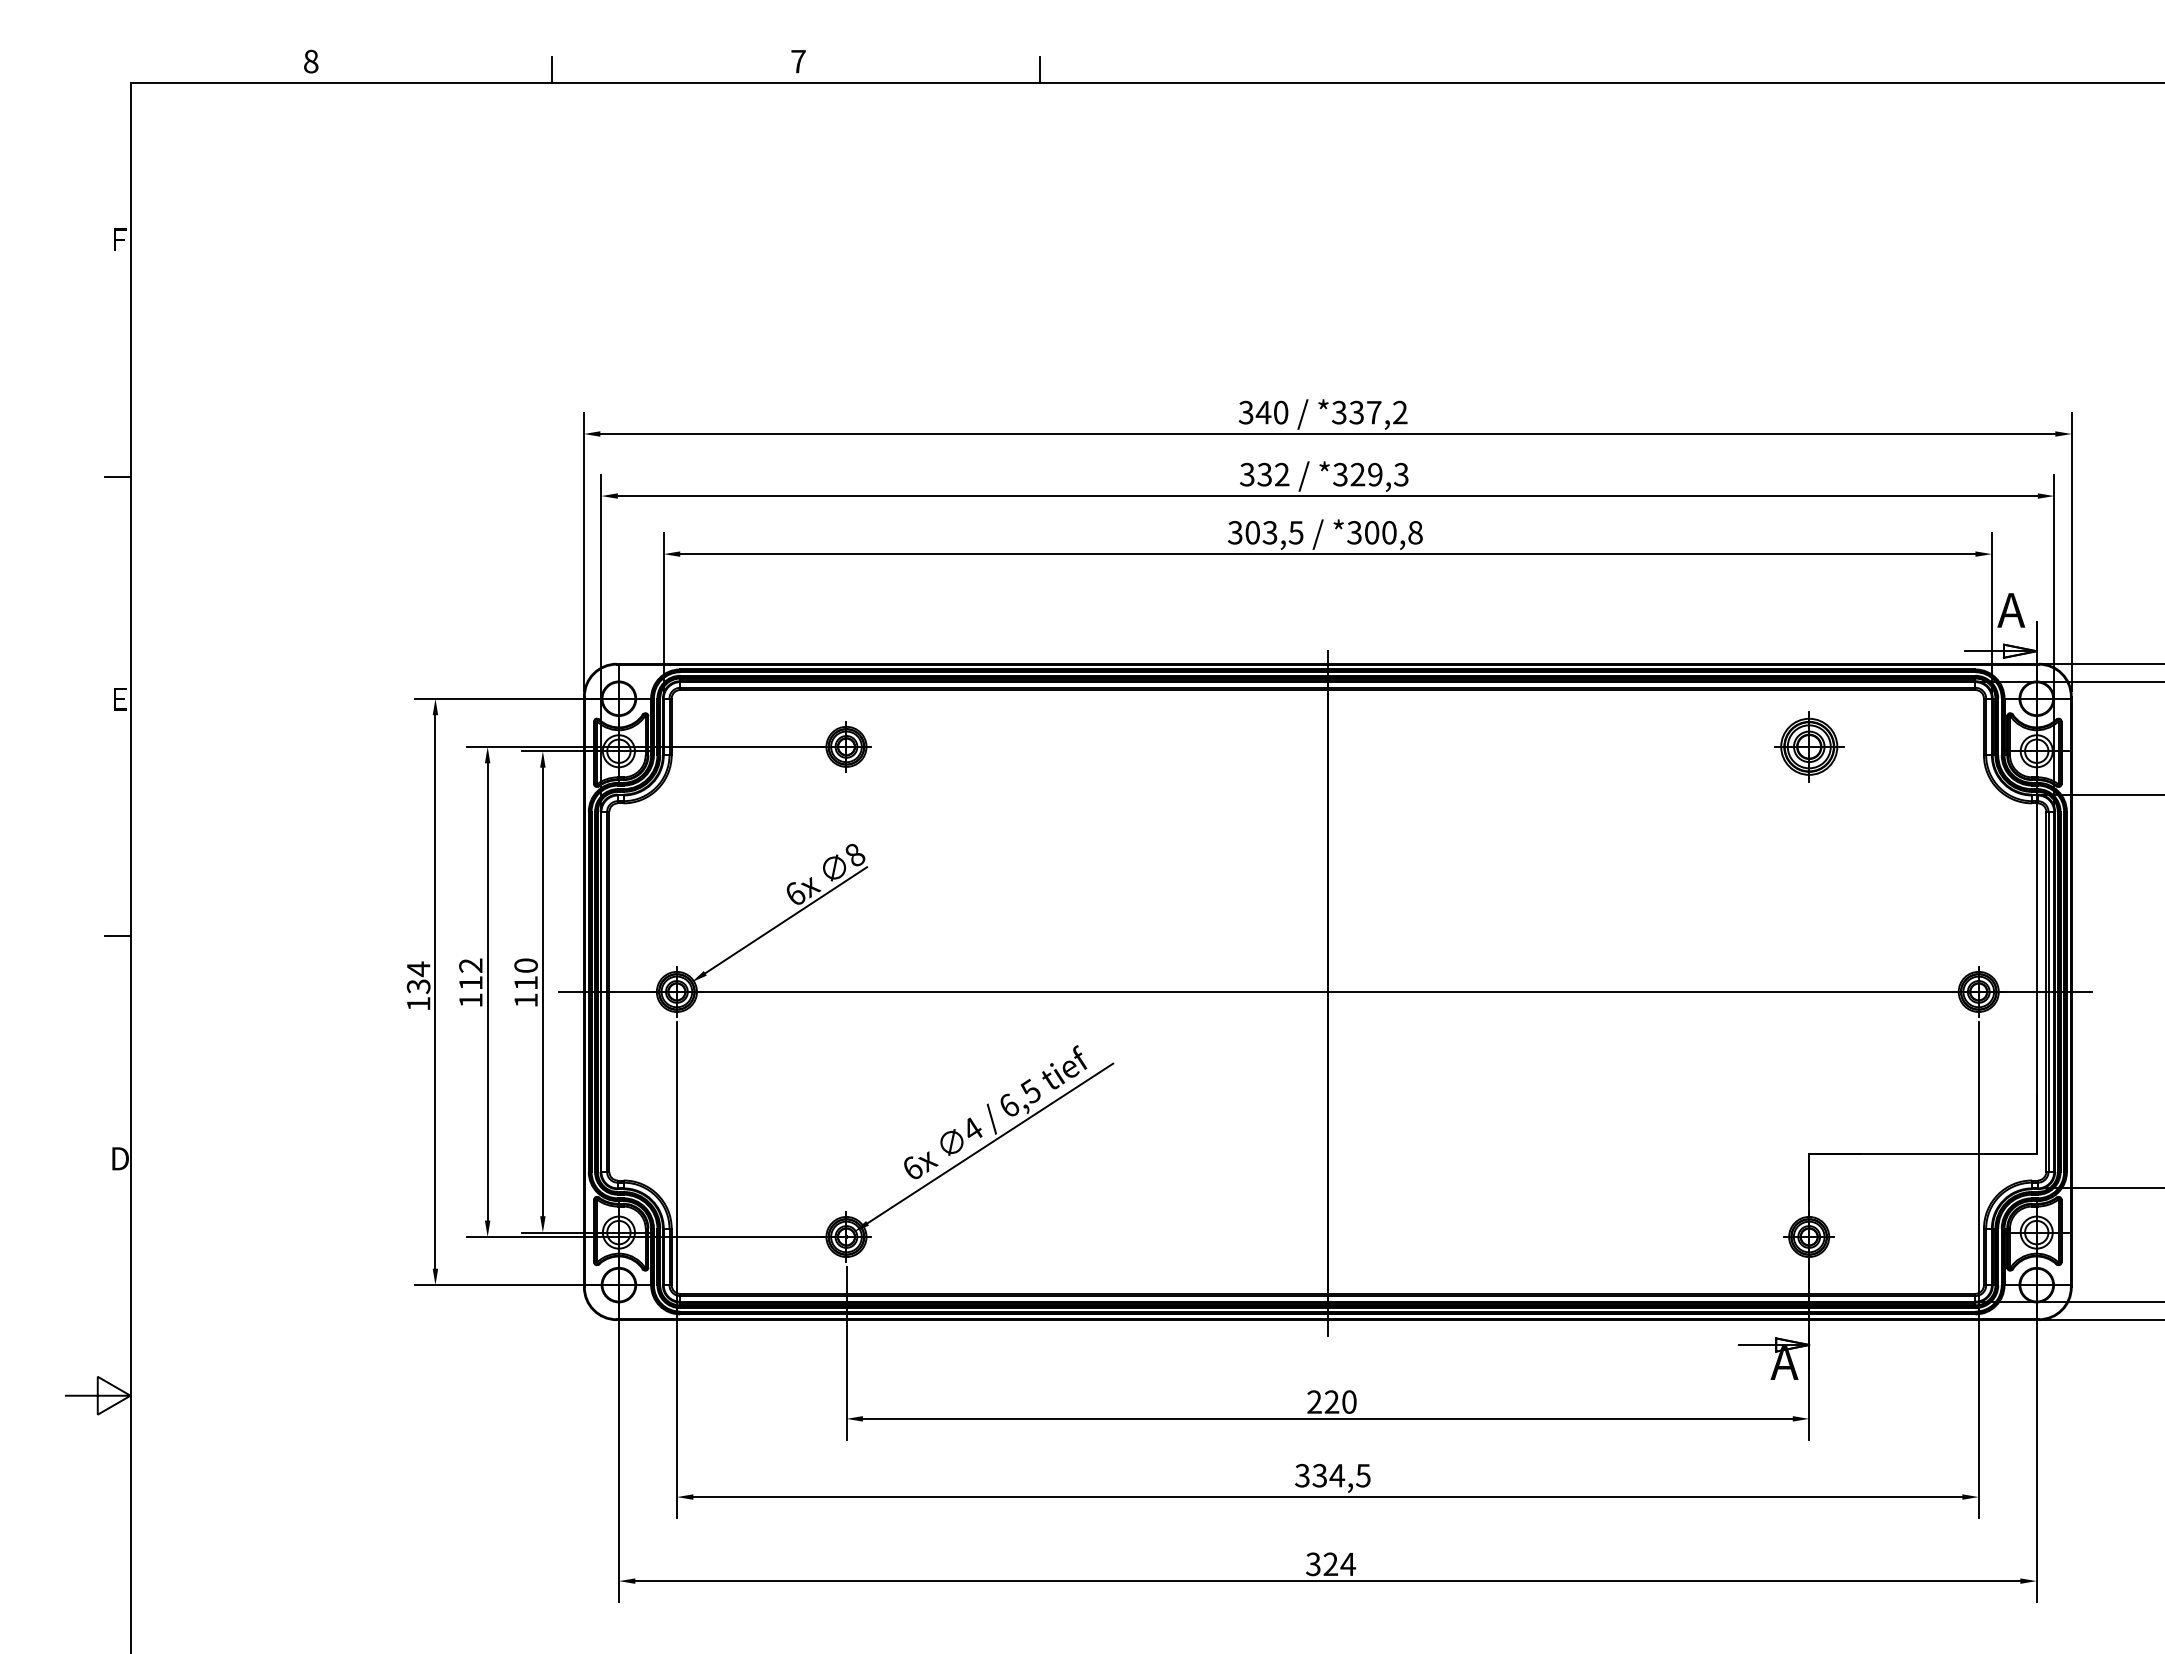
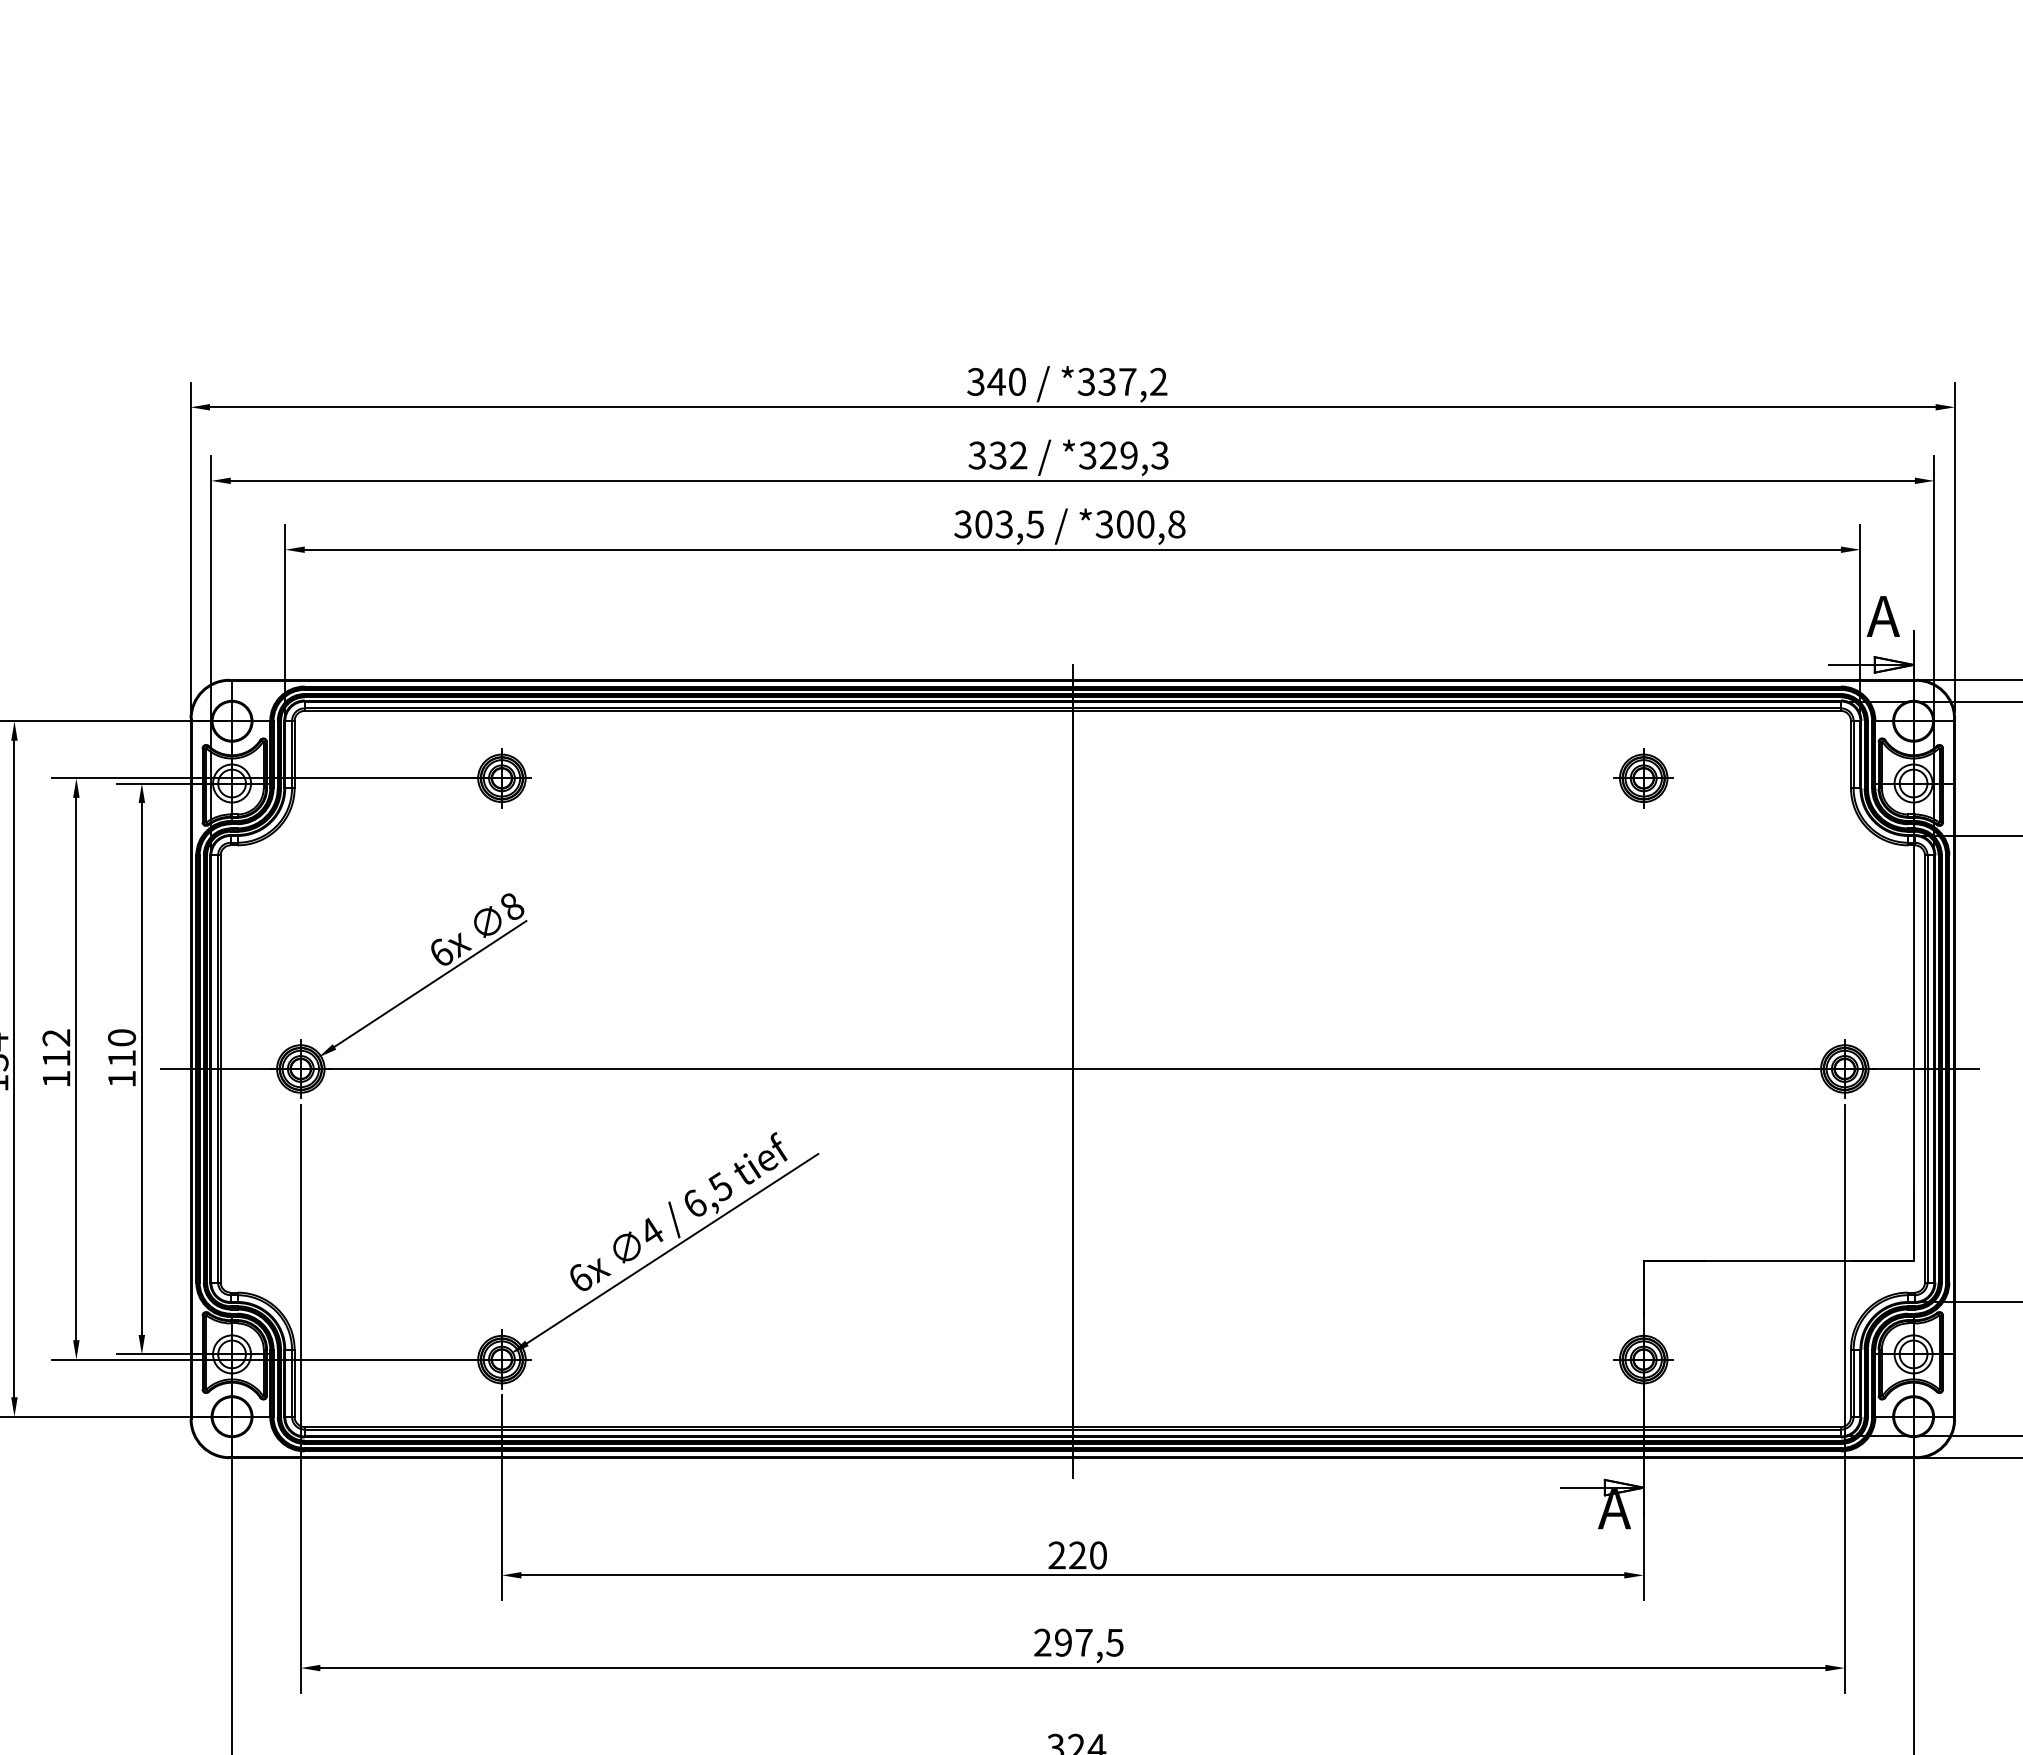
part: (1808, 746) -> (1642, 777), size x0.71
text: (1320, 1475) -> (1064, 1642), 334,5 -> 297,5

